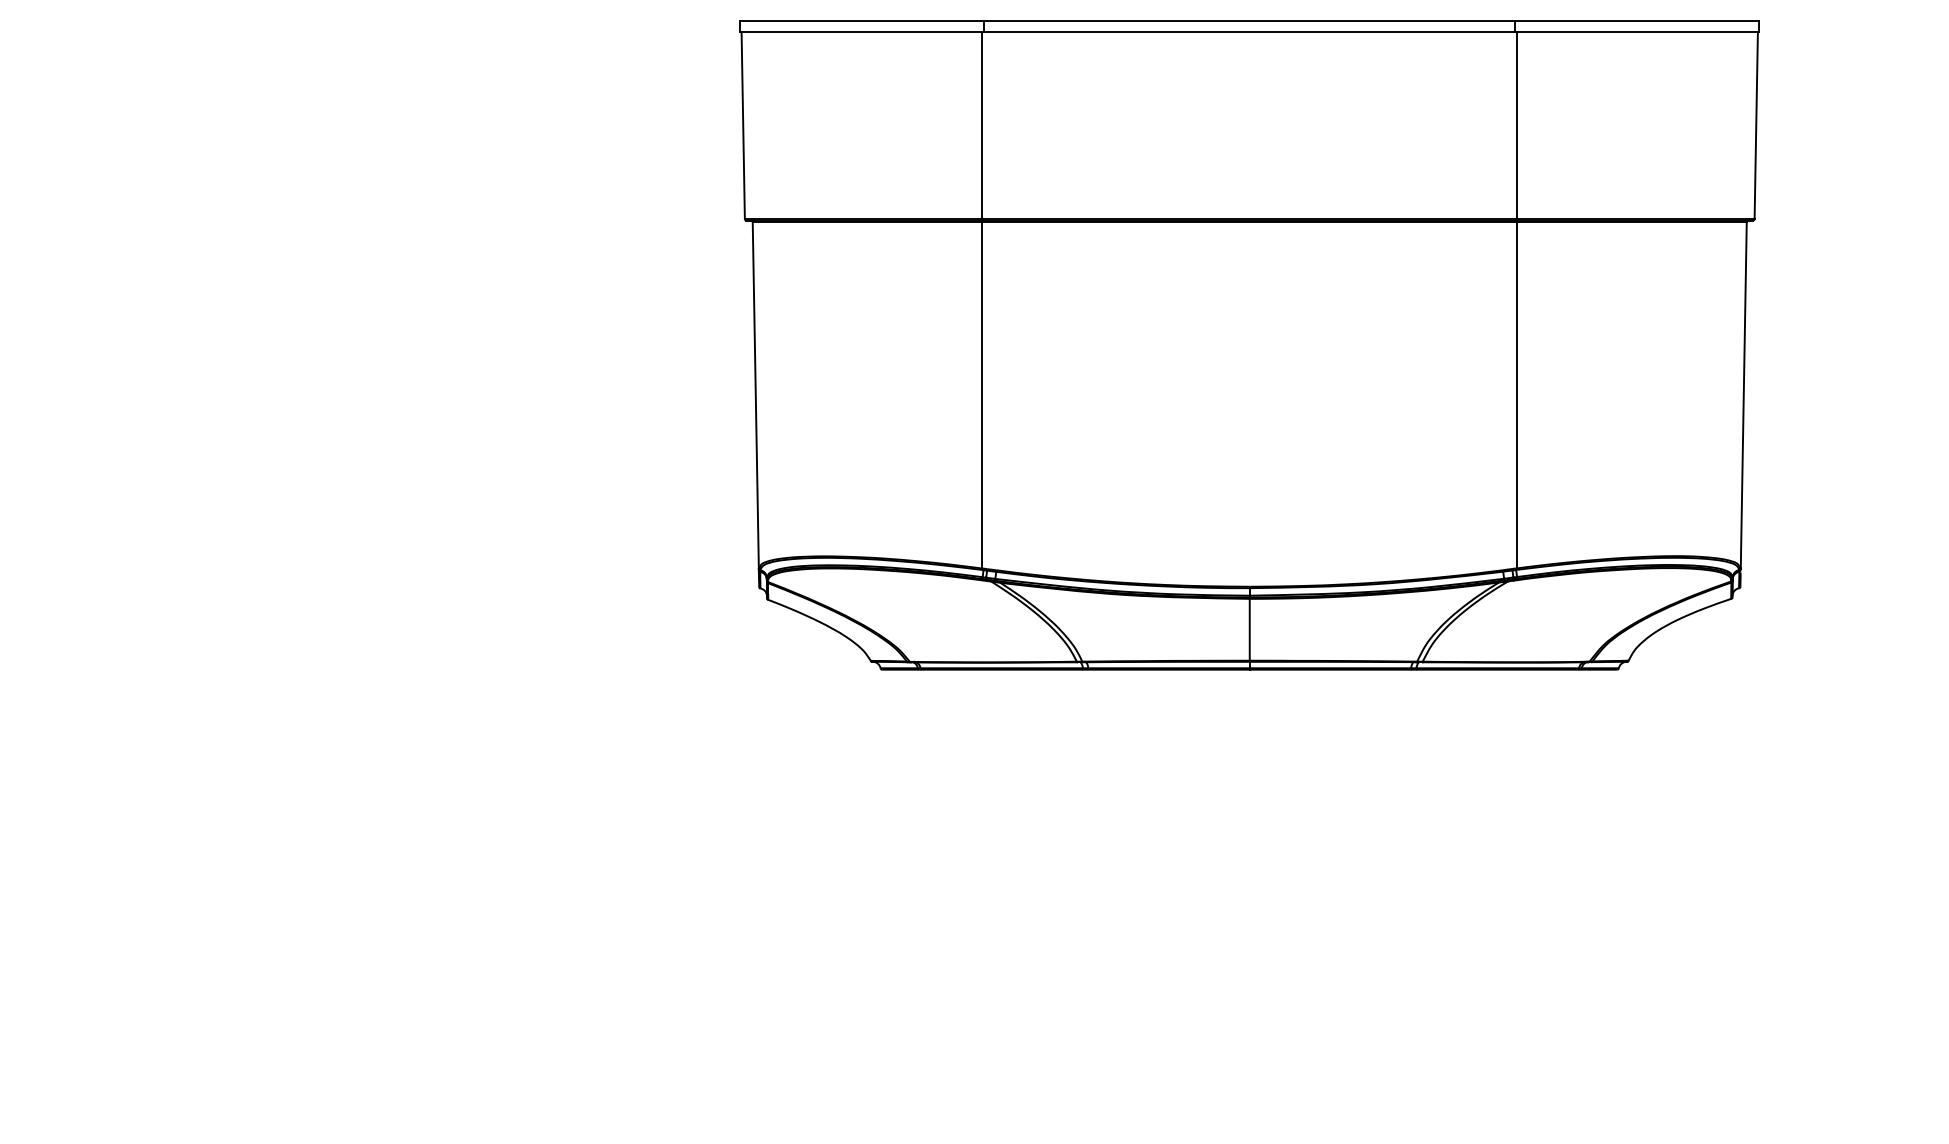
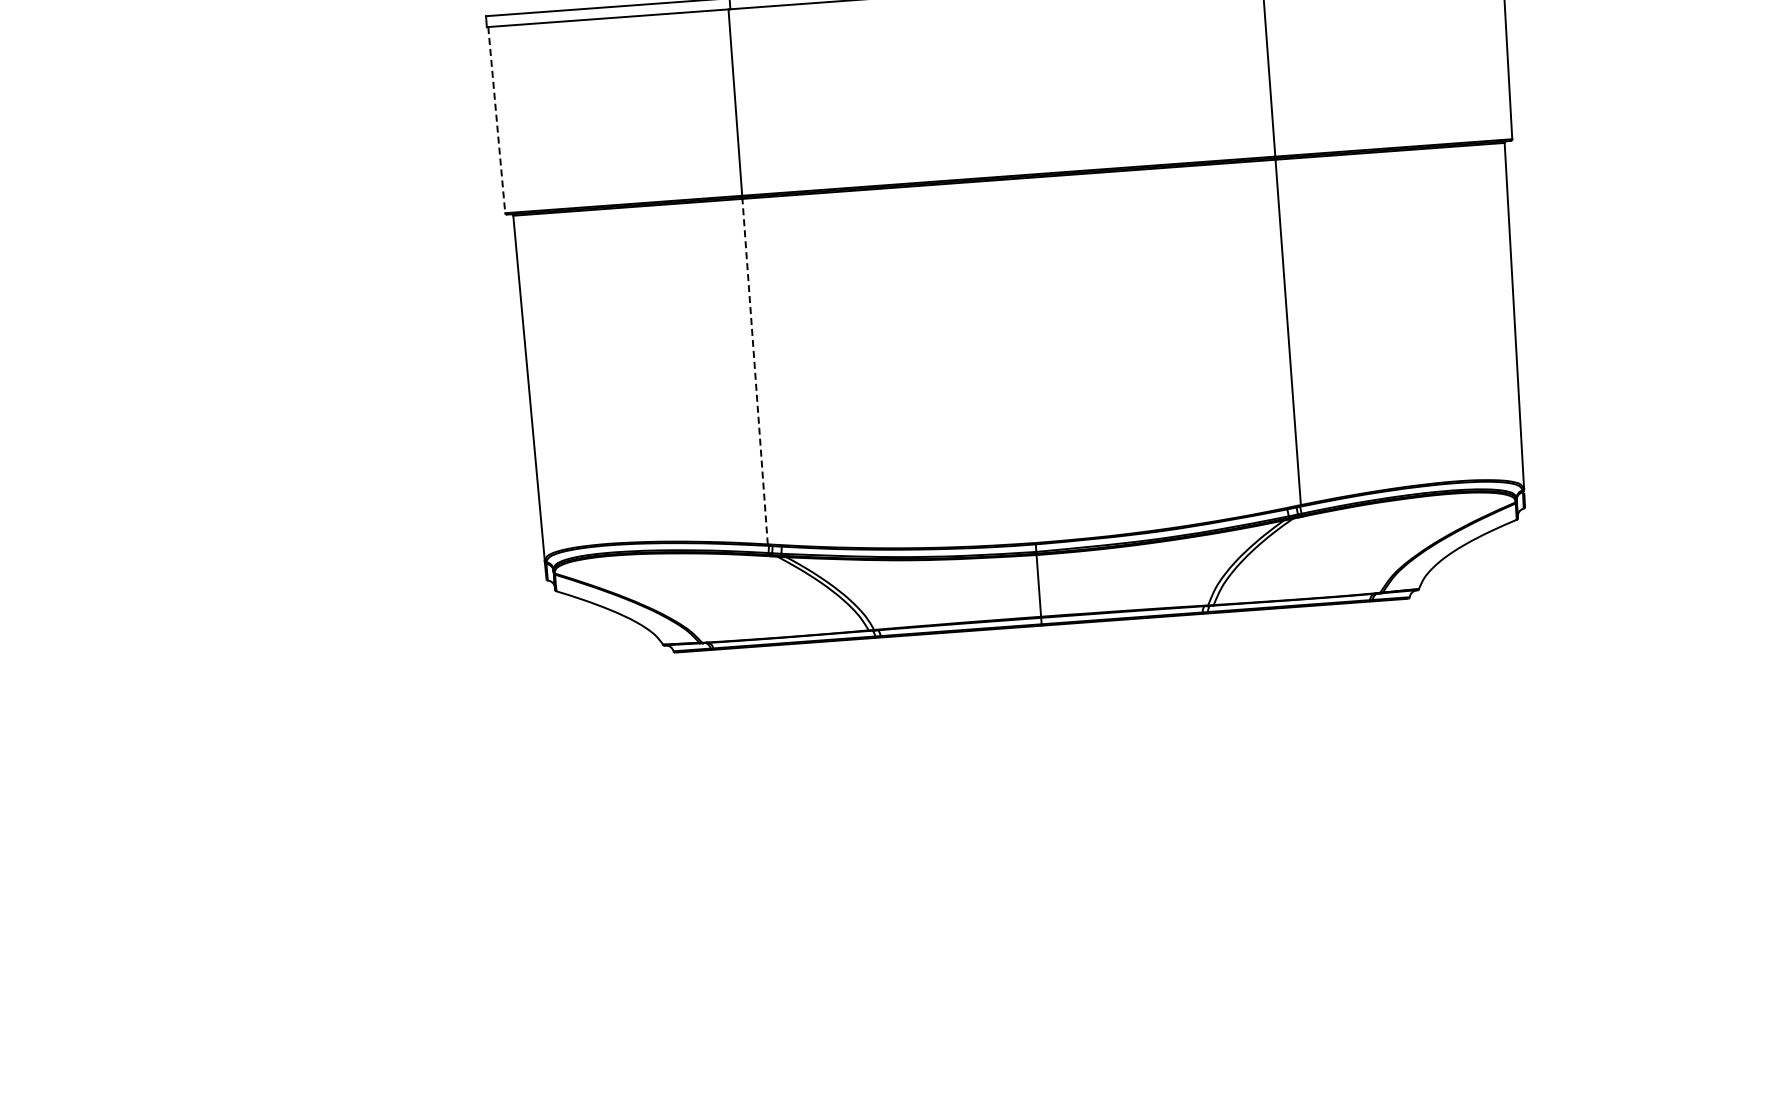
line: (743, 126) -> (497, 121), solid -> dashed
line: (982, 394) -> (755, 370), solid -> dashed

